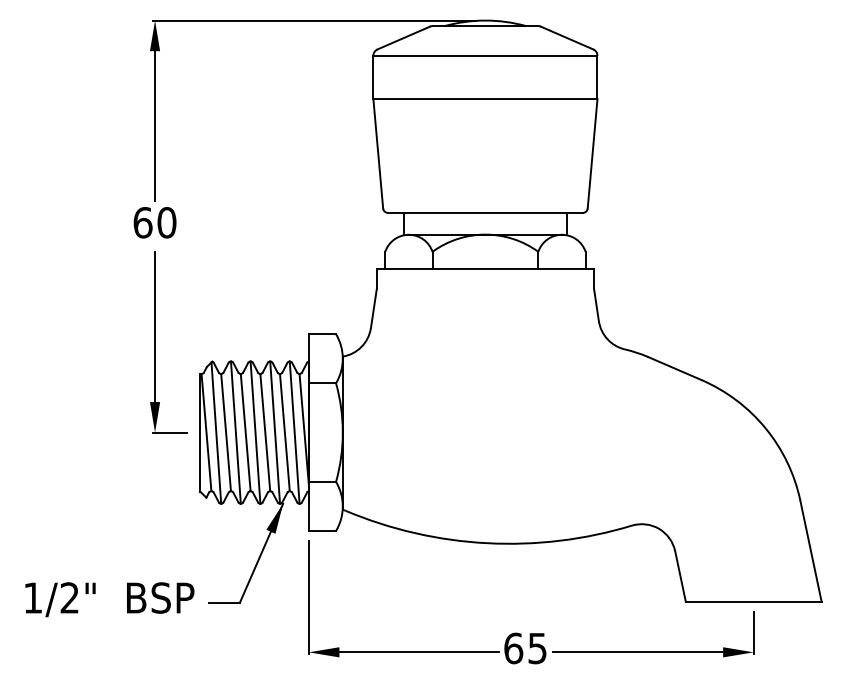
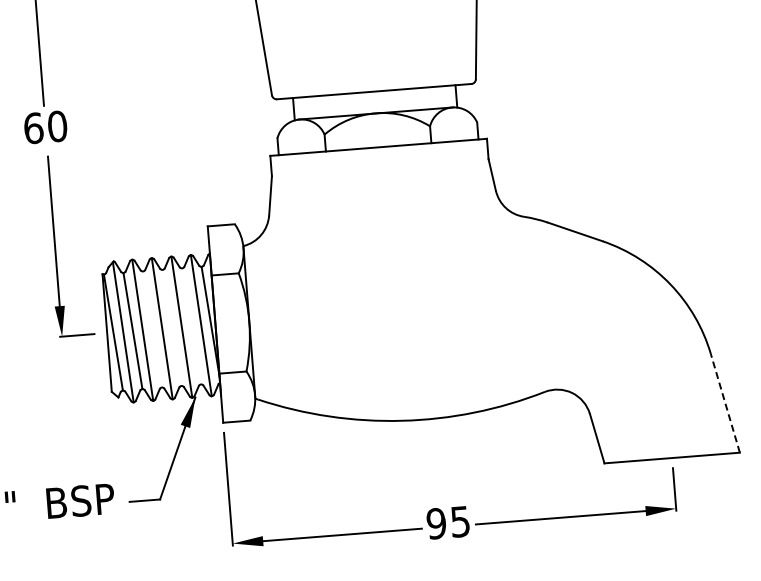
line: (245, 432) -> (152, 329), removed
line: (265, 432) -> (172, 327), removed
line: (284, 432) -> (191, 326), removed
line: (810, 550) -> (724, 402), solid -> dashed
text: (513, 648) -> (436, 523), 65 -> 95

